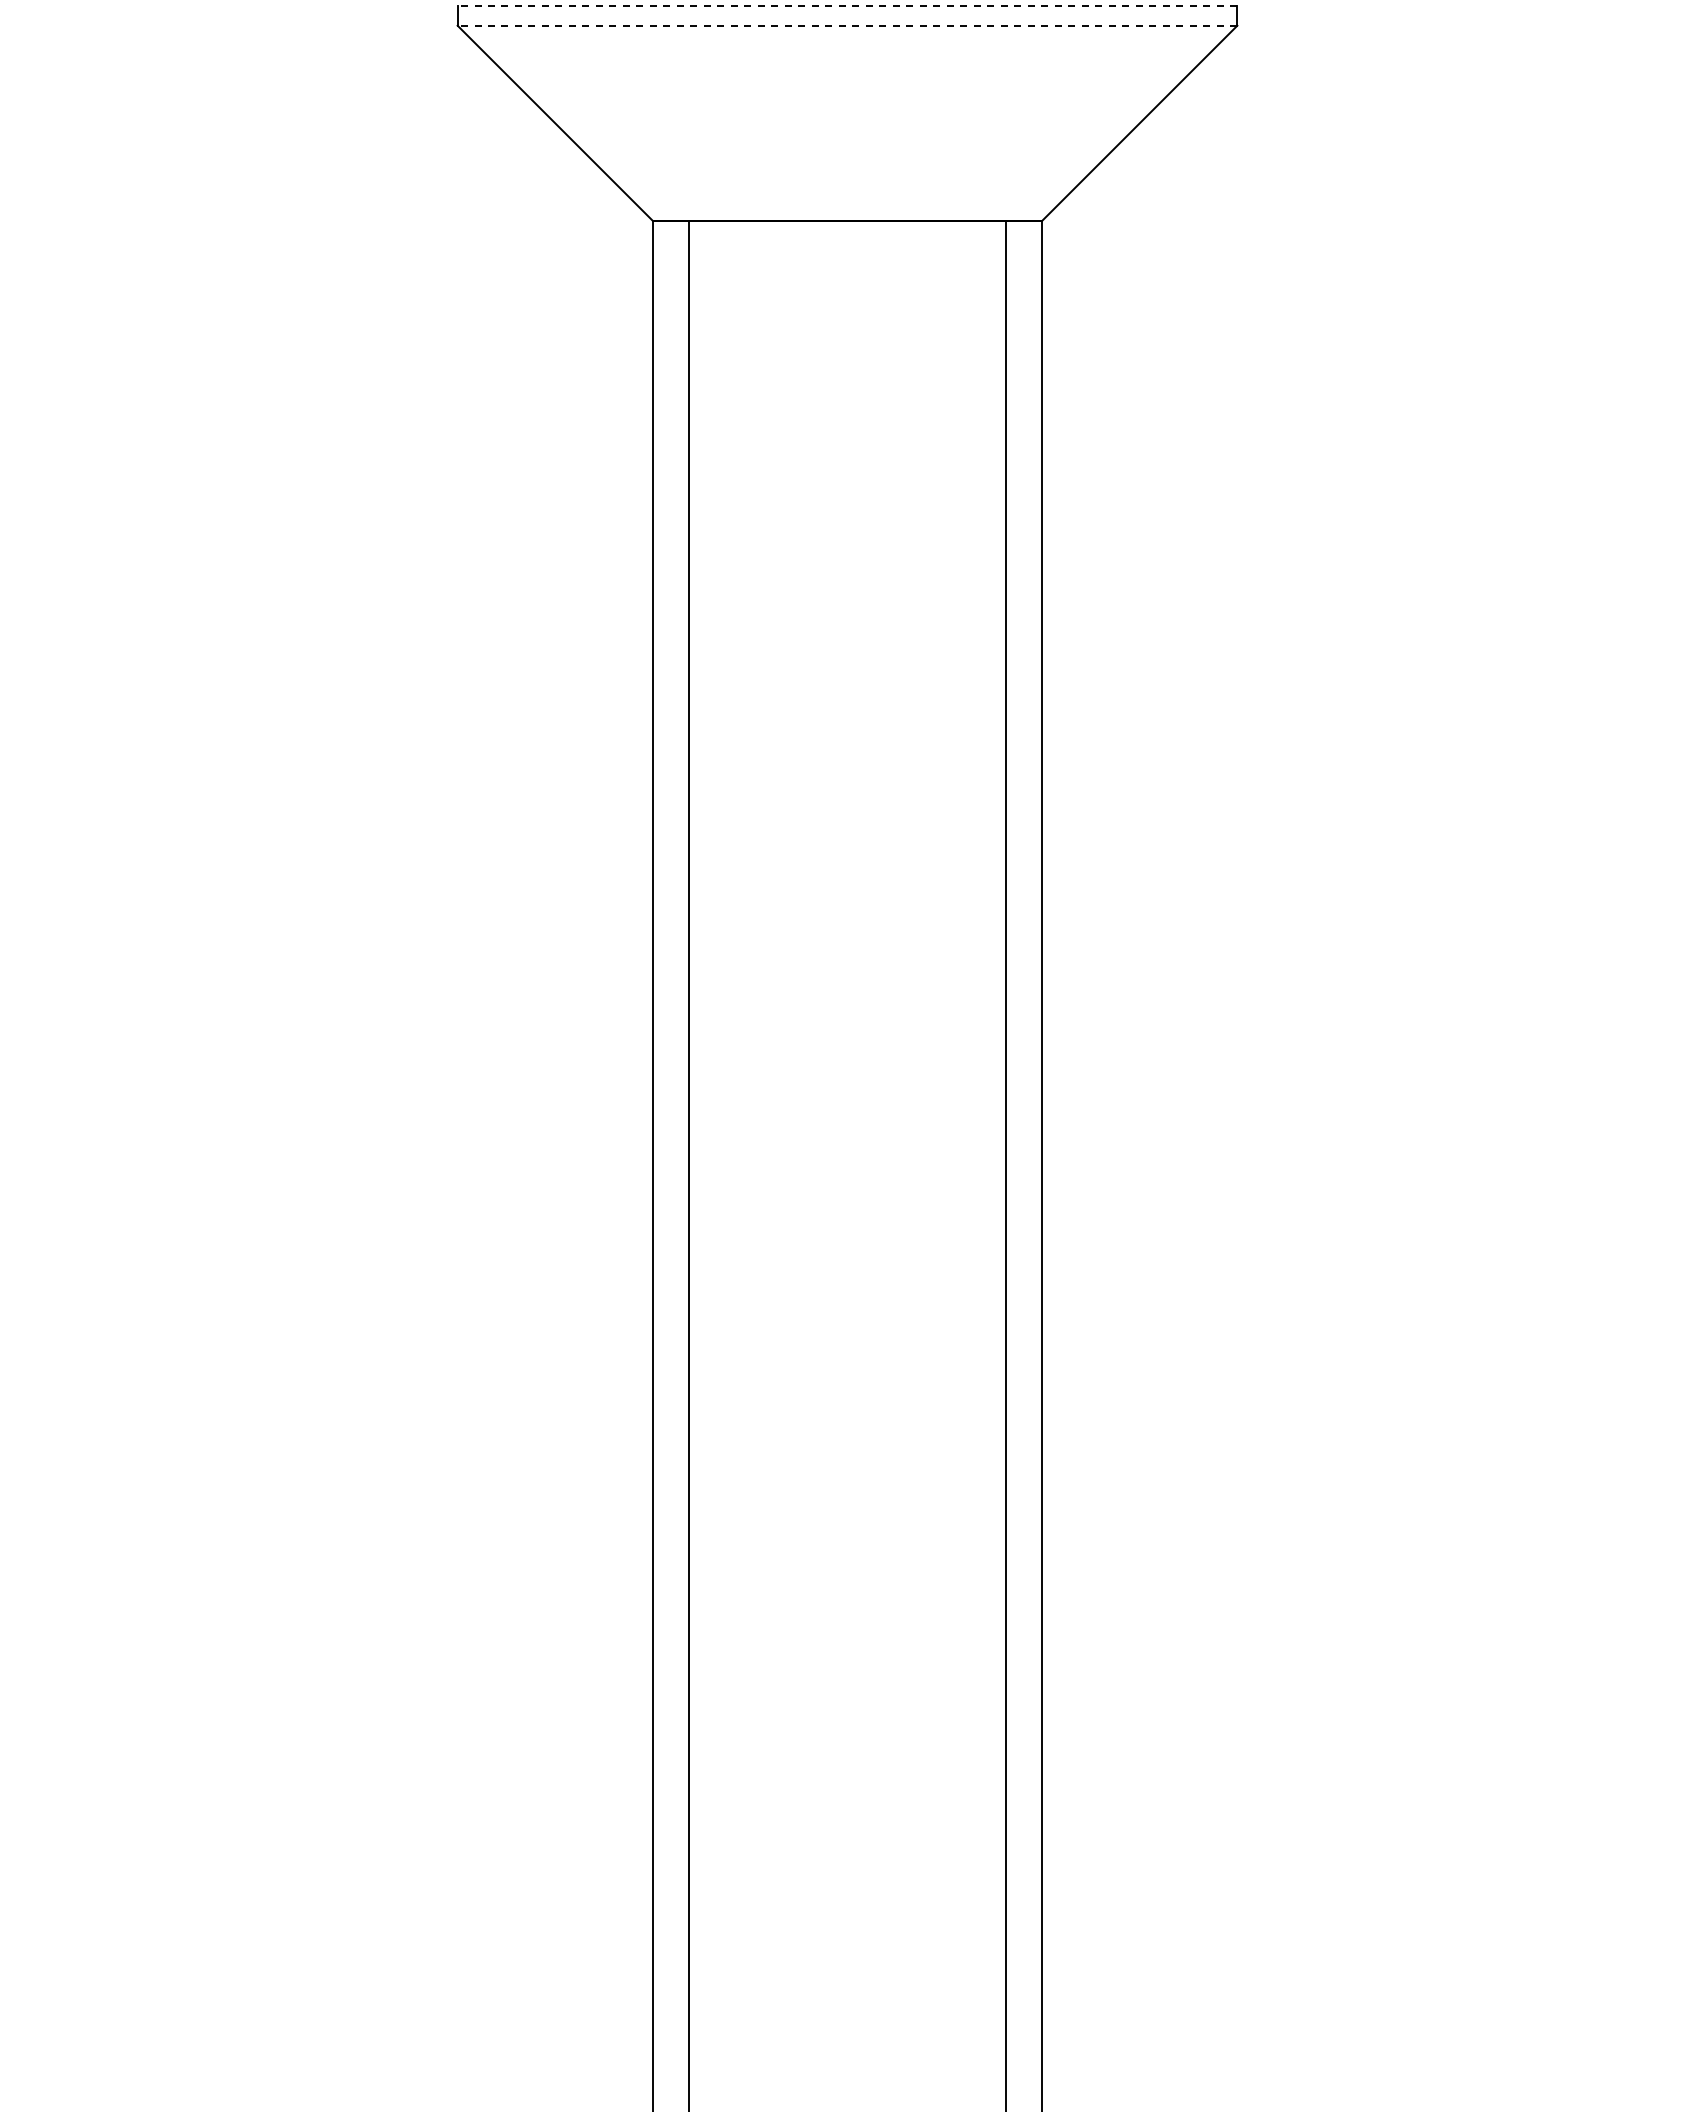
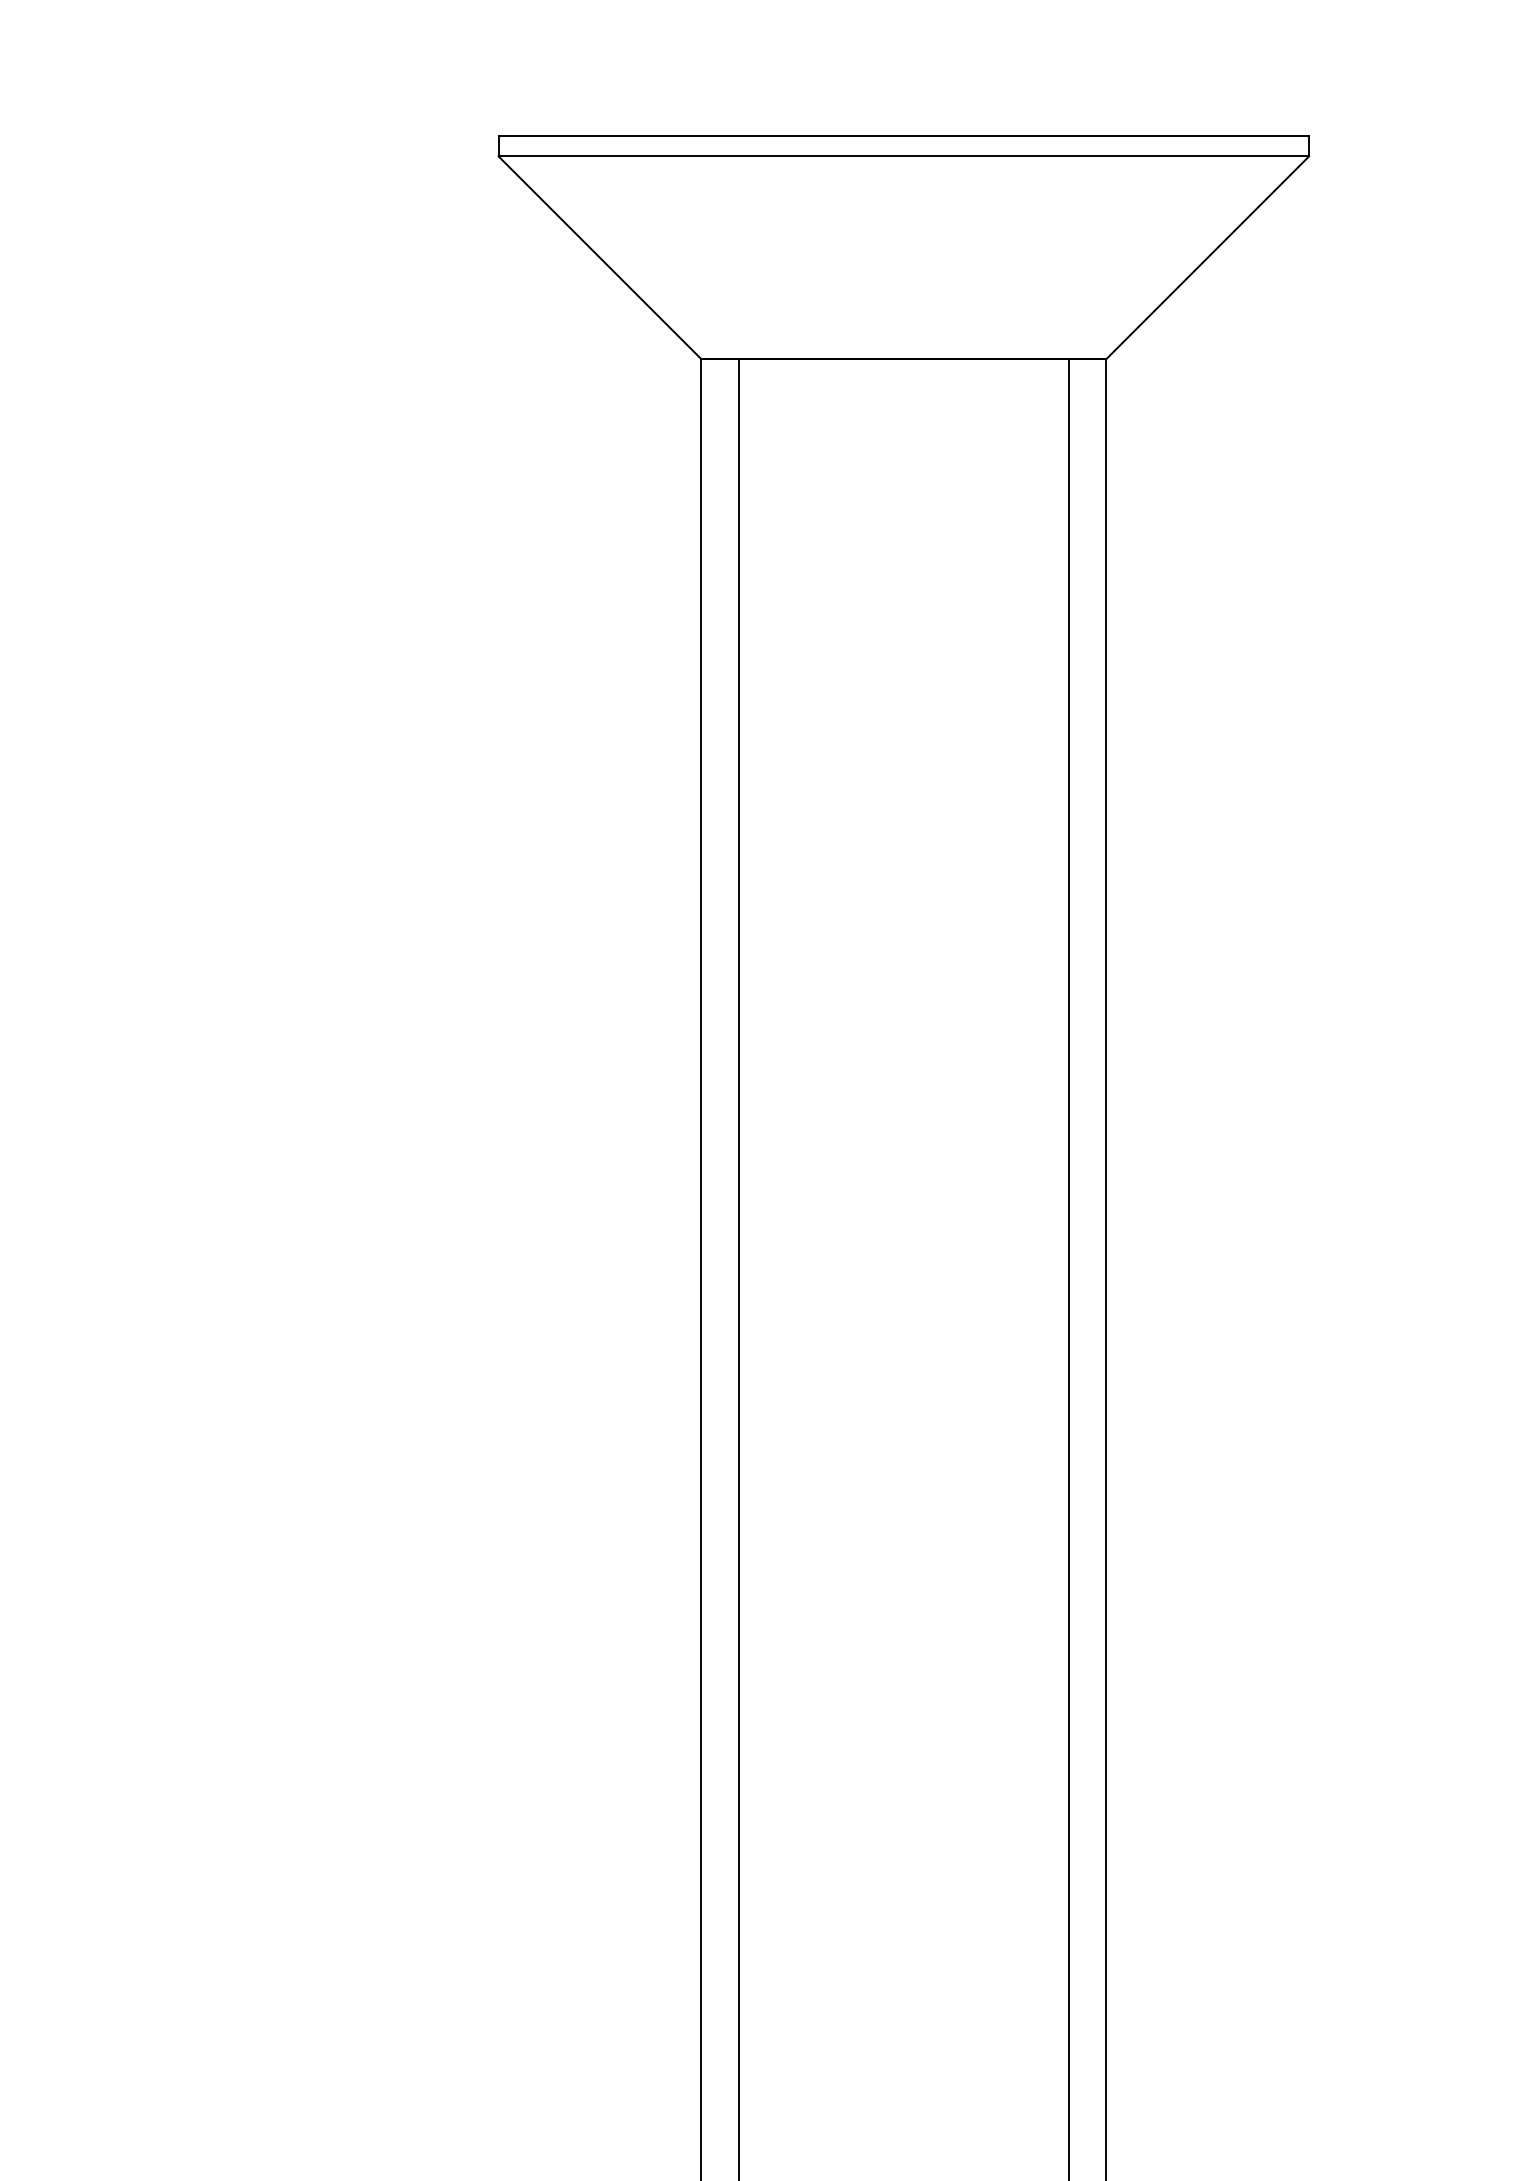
line: (847, 6) -> (903, 136), dashed -> solid
line: (847, 25) -> (903, 156), dashed -> solid

